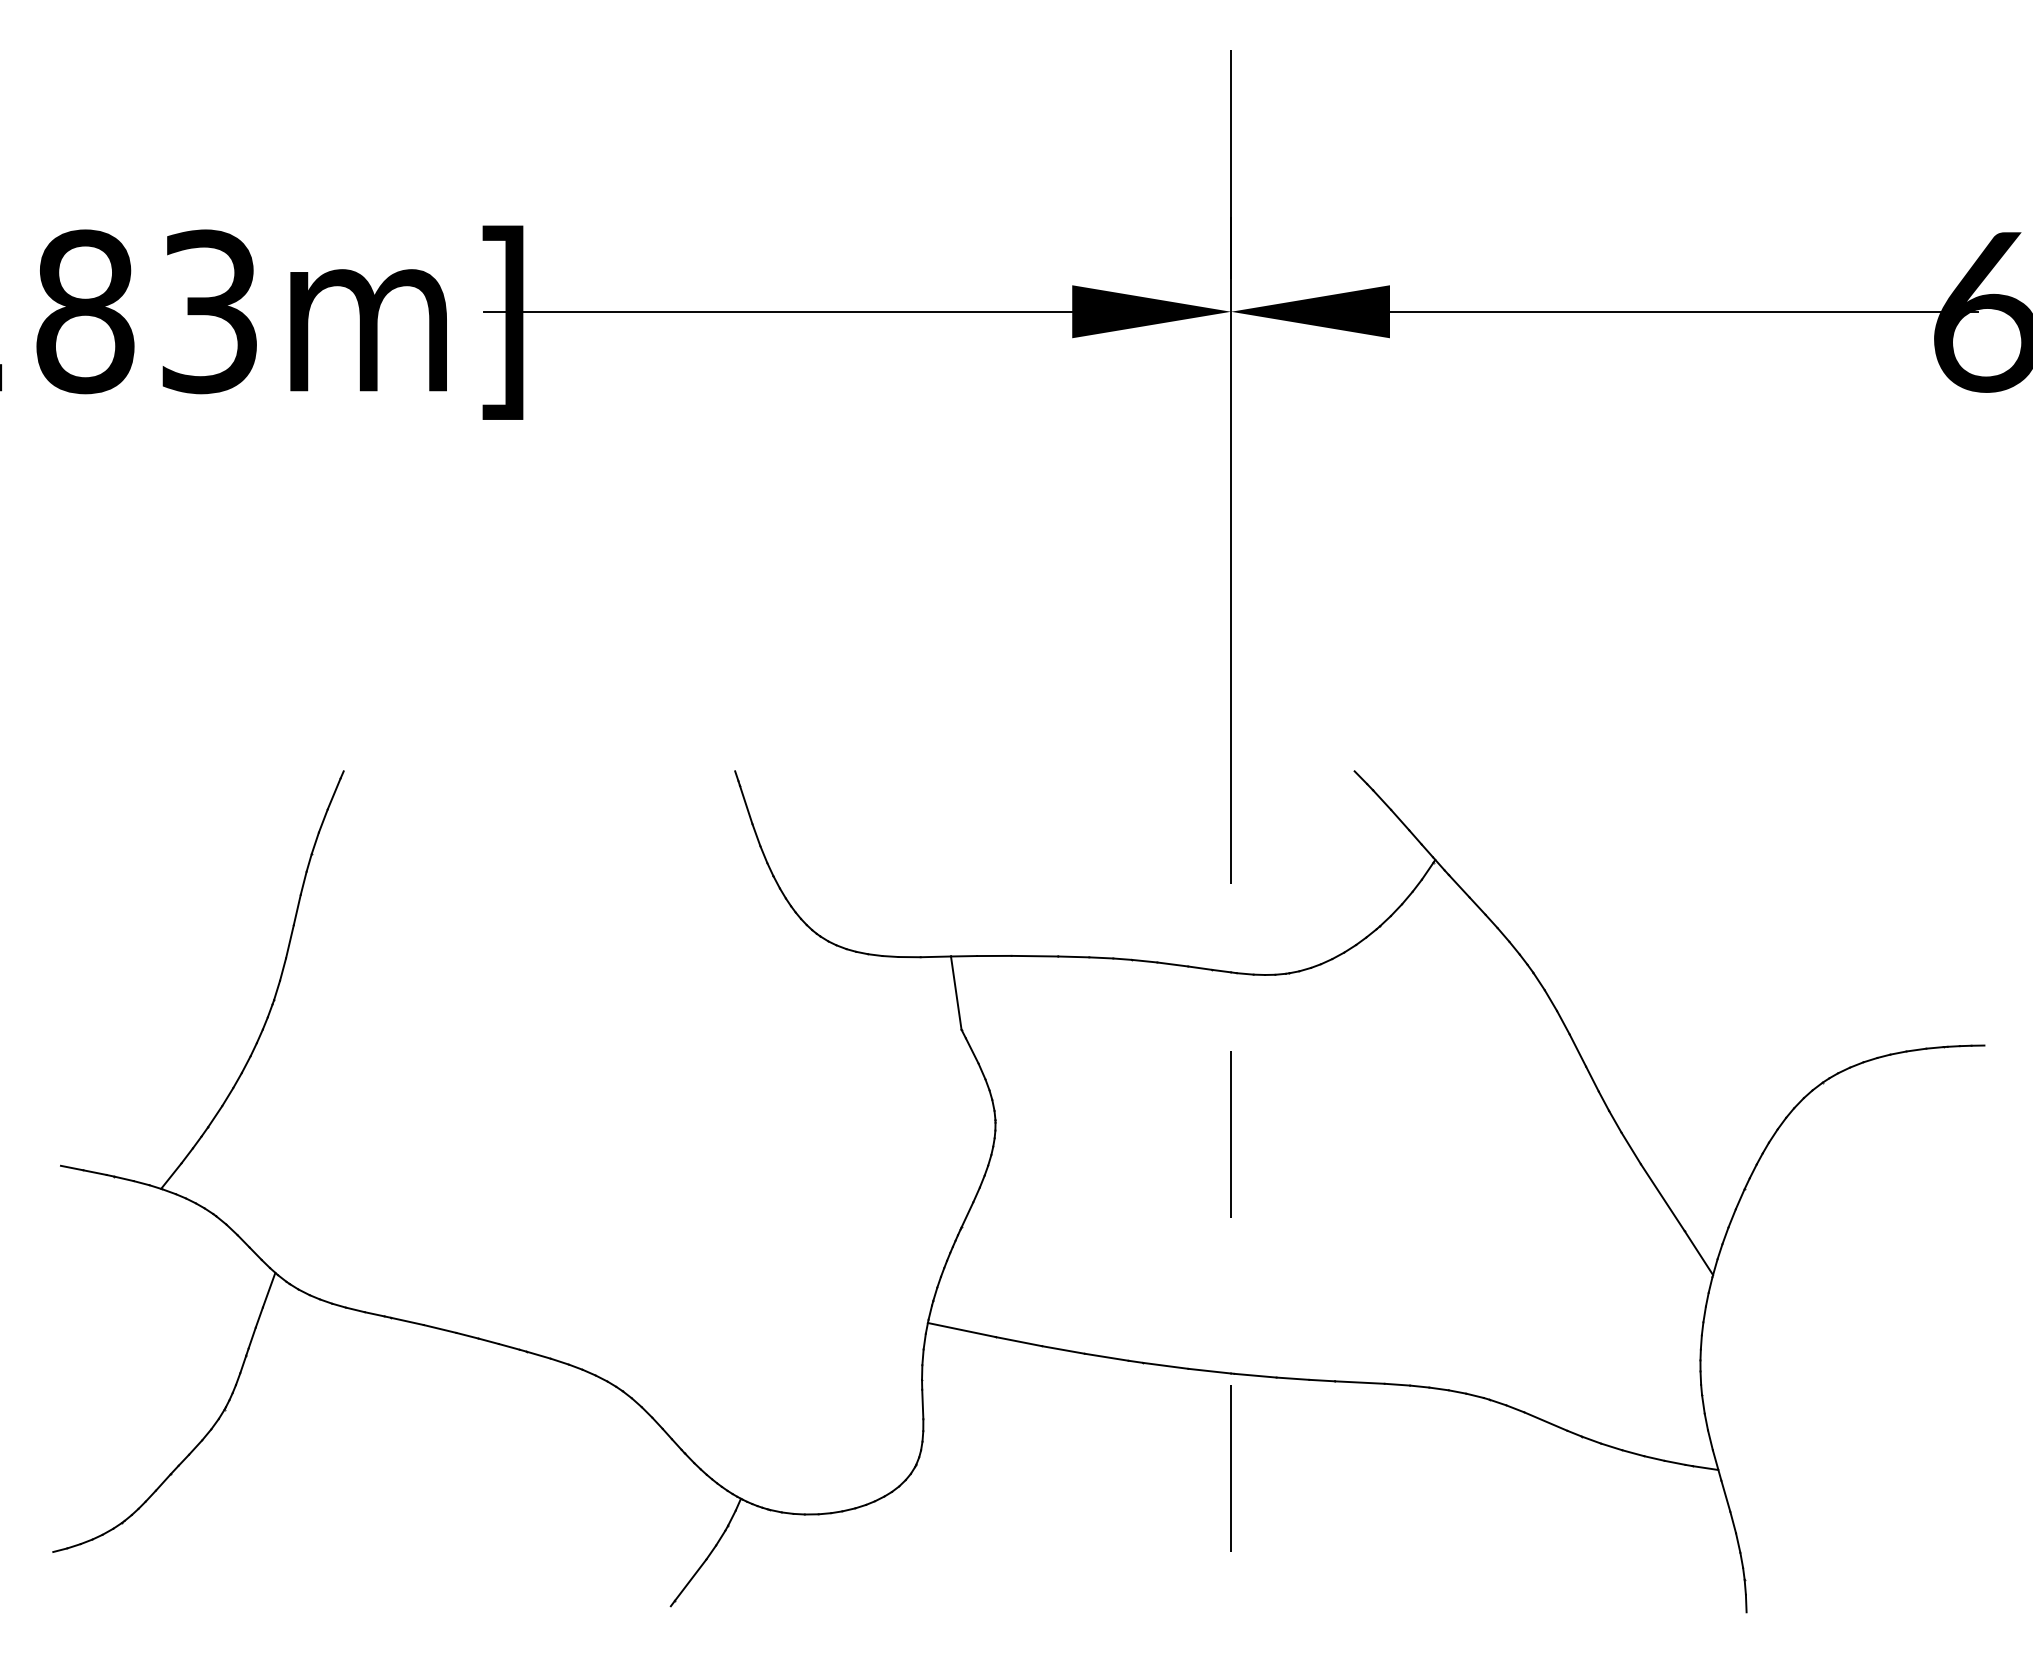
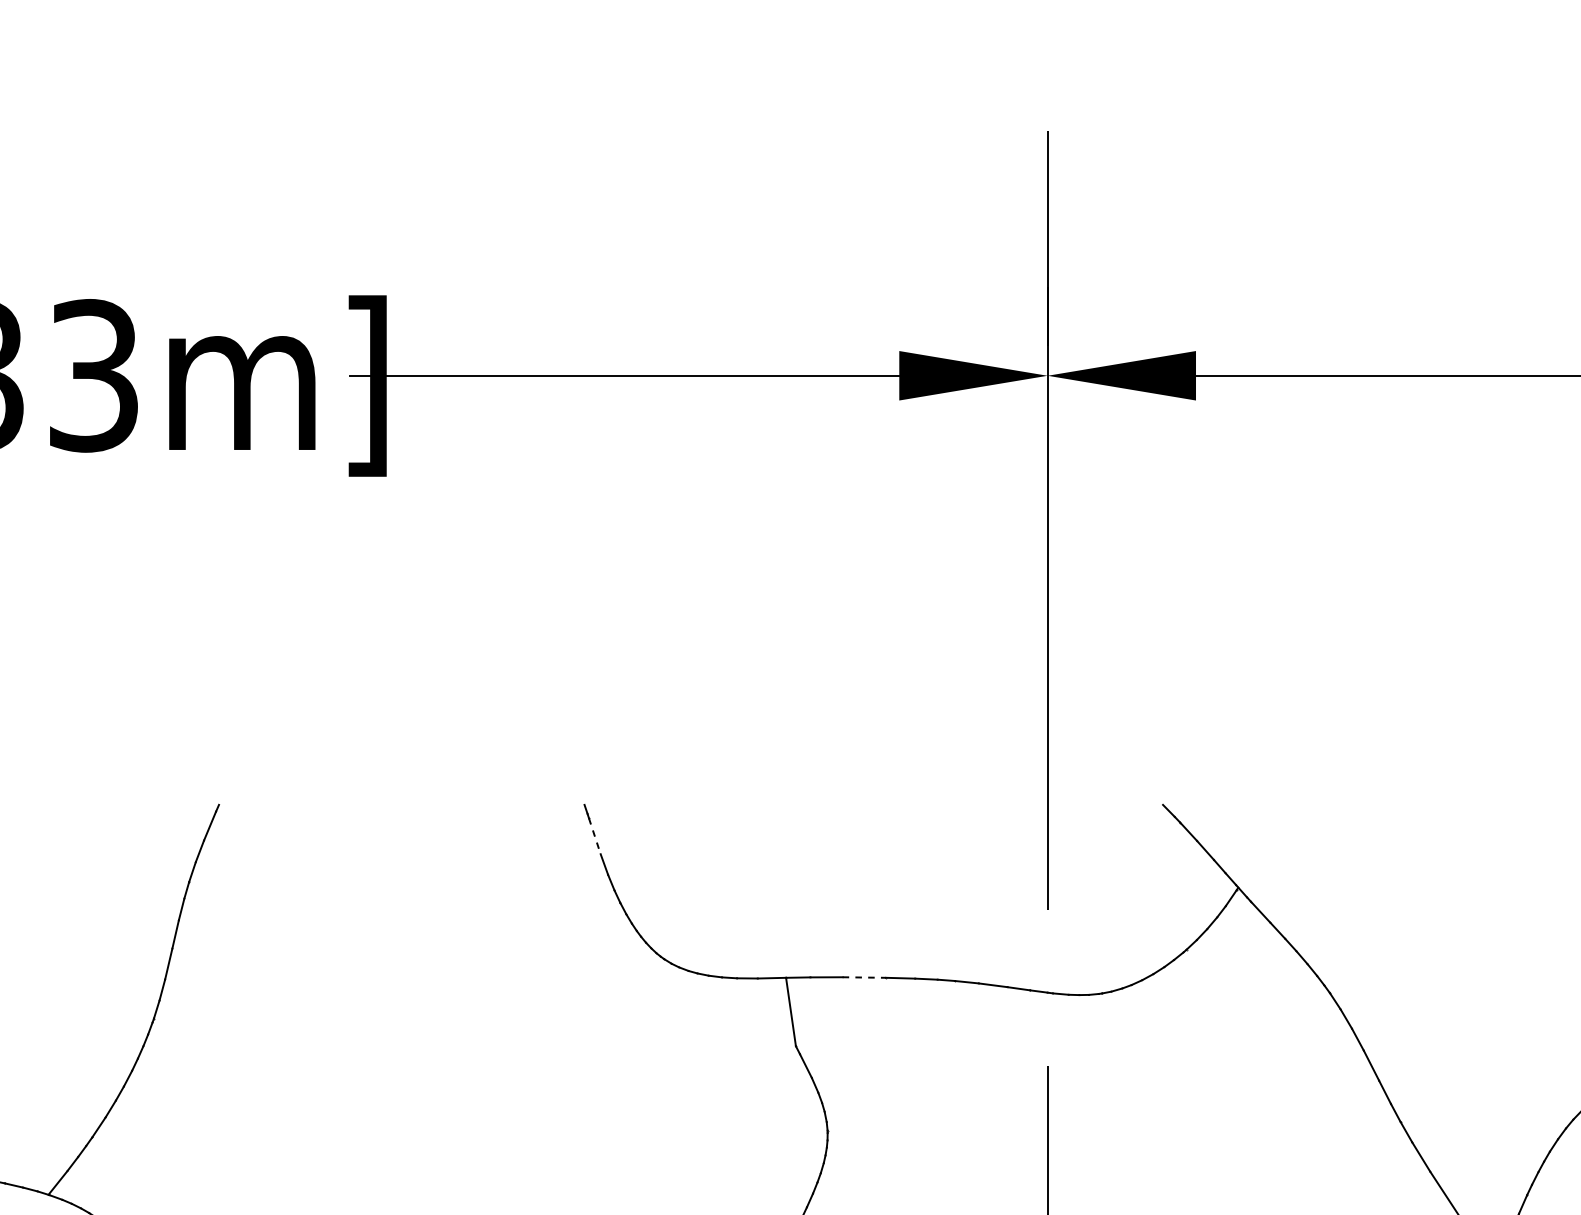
line: (746, 805) -> (595, 836), solid -> dashed
line: (1035, 956) -> (864, 977), solid -> dashed

